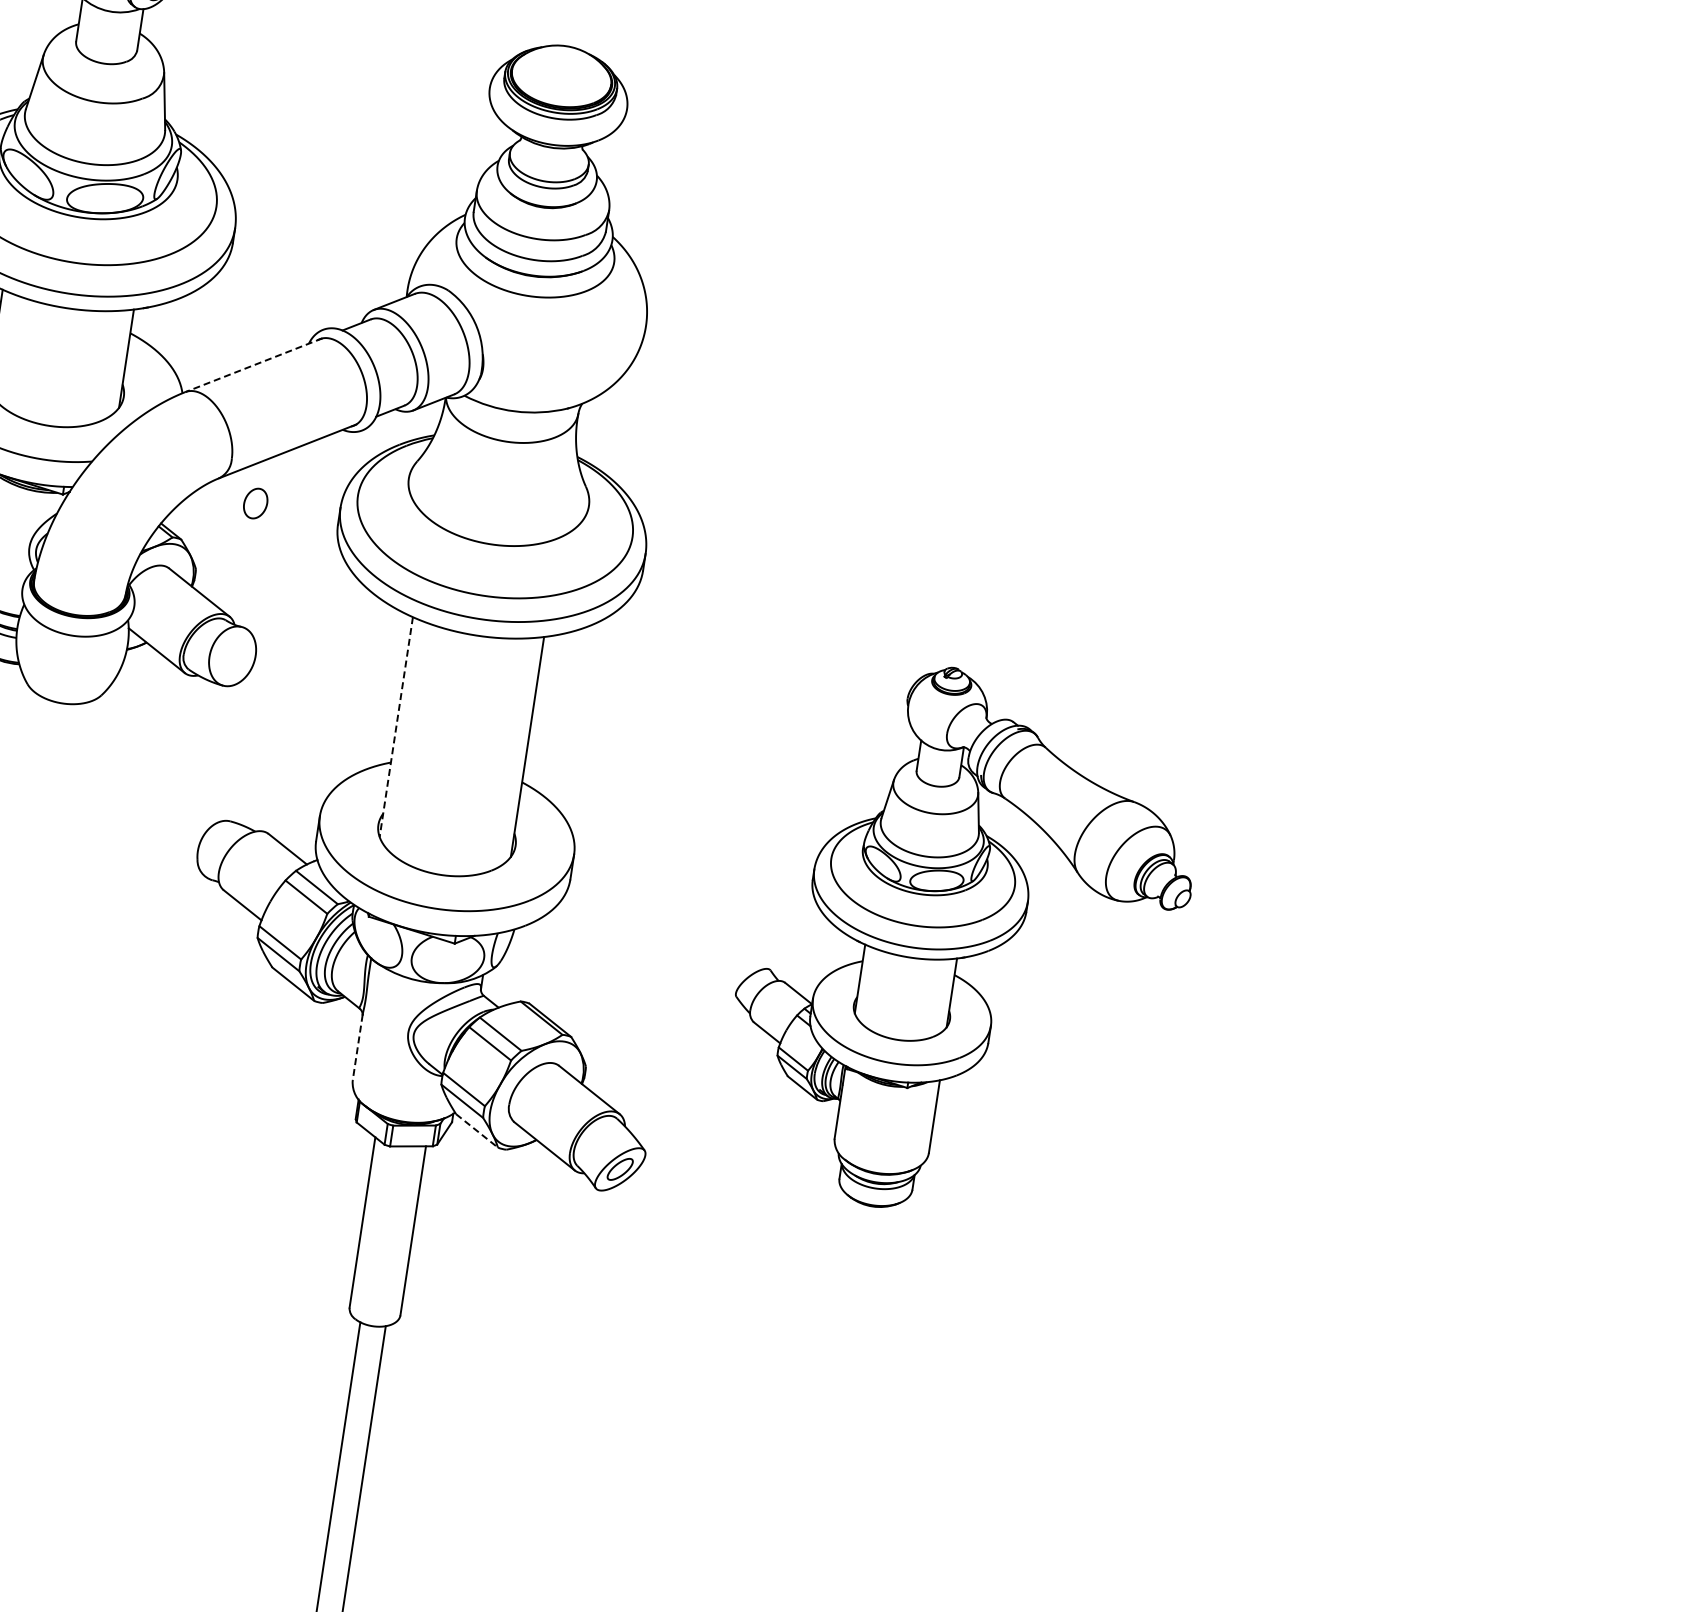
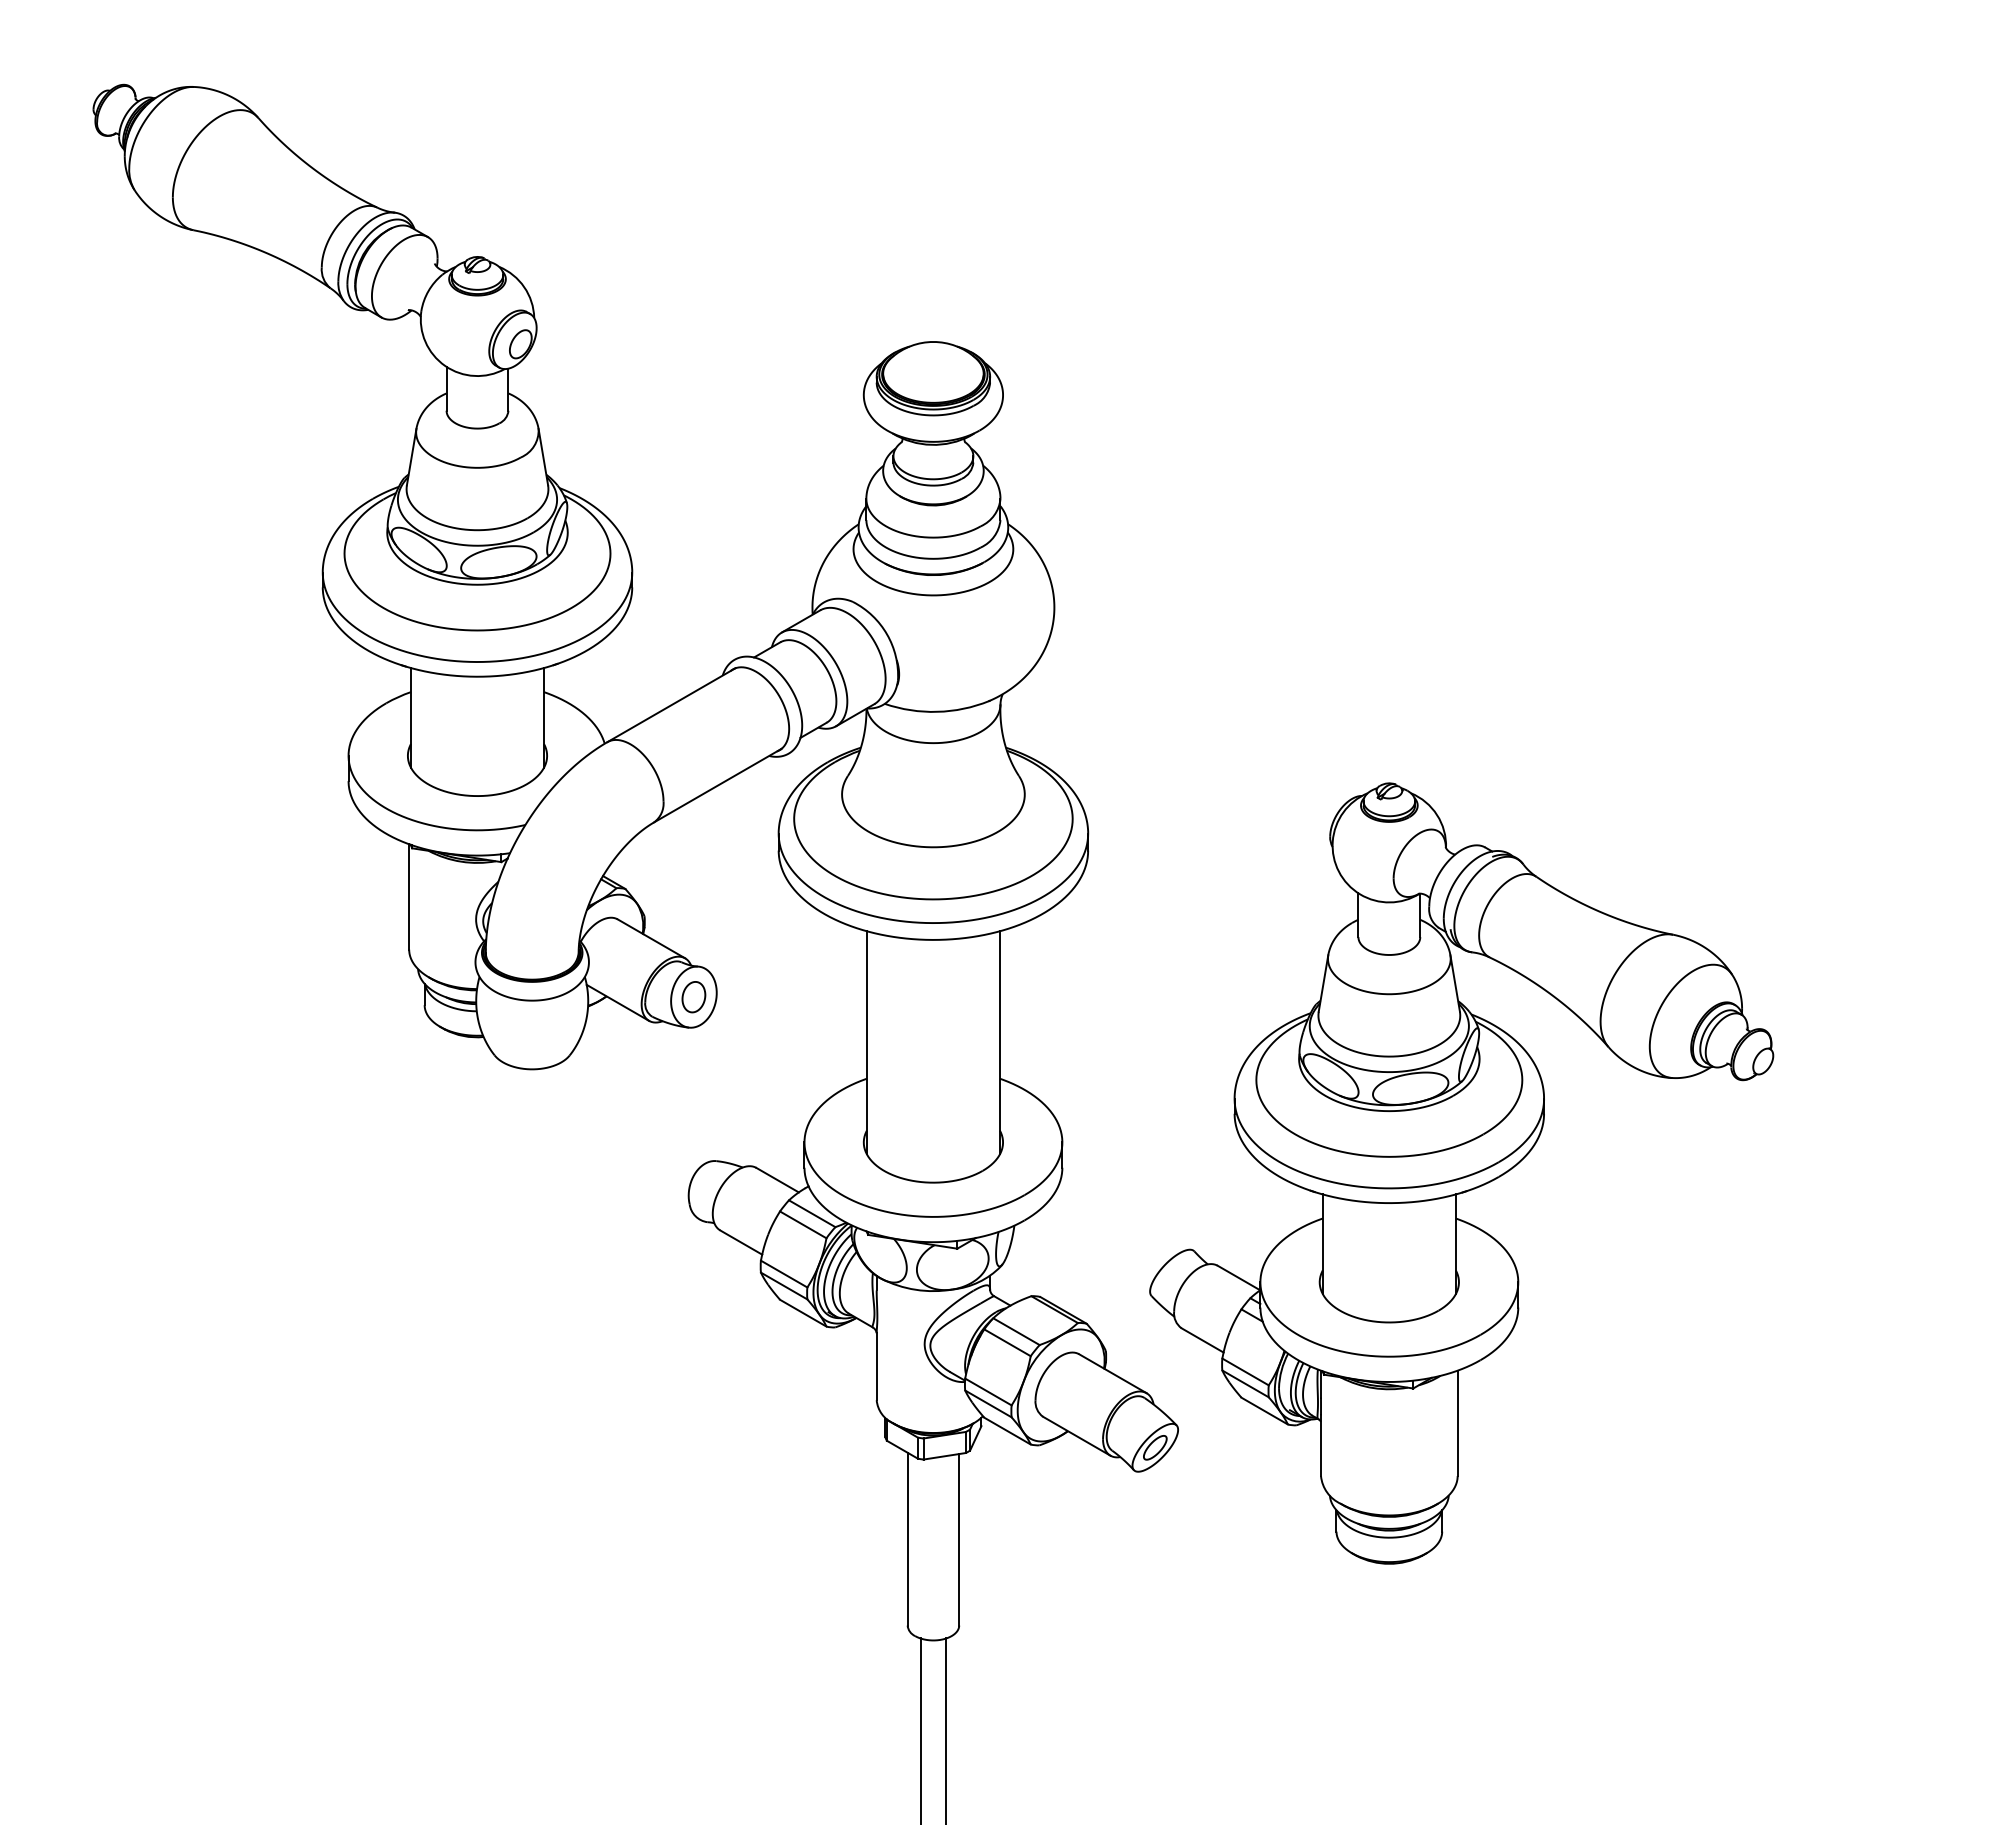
line: (253, 365) -> (671, 705), dashed -> solid
part: (255, 503) -> (693, 997), moved
line: (395, 726) -> (866, 1042), dashed -> solid
part: (962, 944) -> (1461, 1173), size x1.43
line: (357, 1047) -> (876, 1366), dashed -> solid
line: (476, 1131) -> (1007, 1431), dashed -> solid

